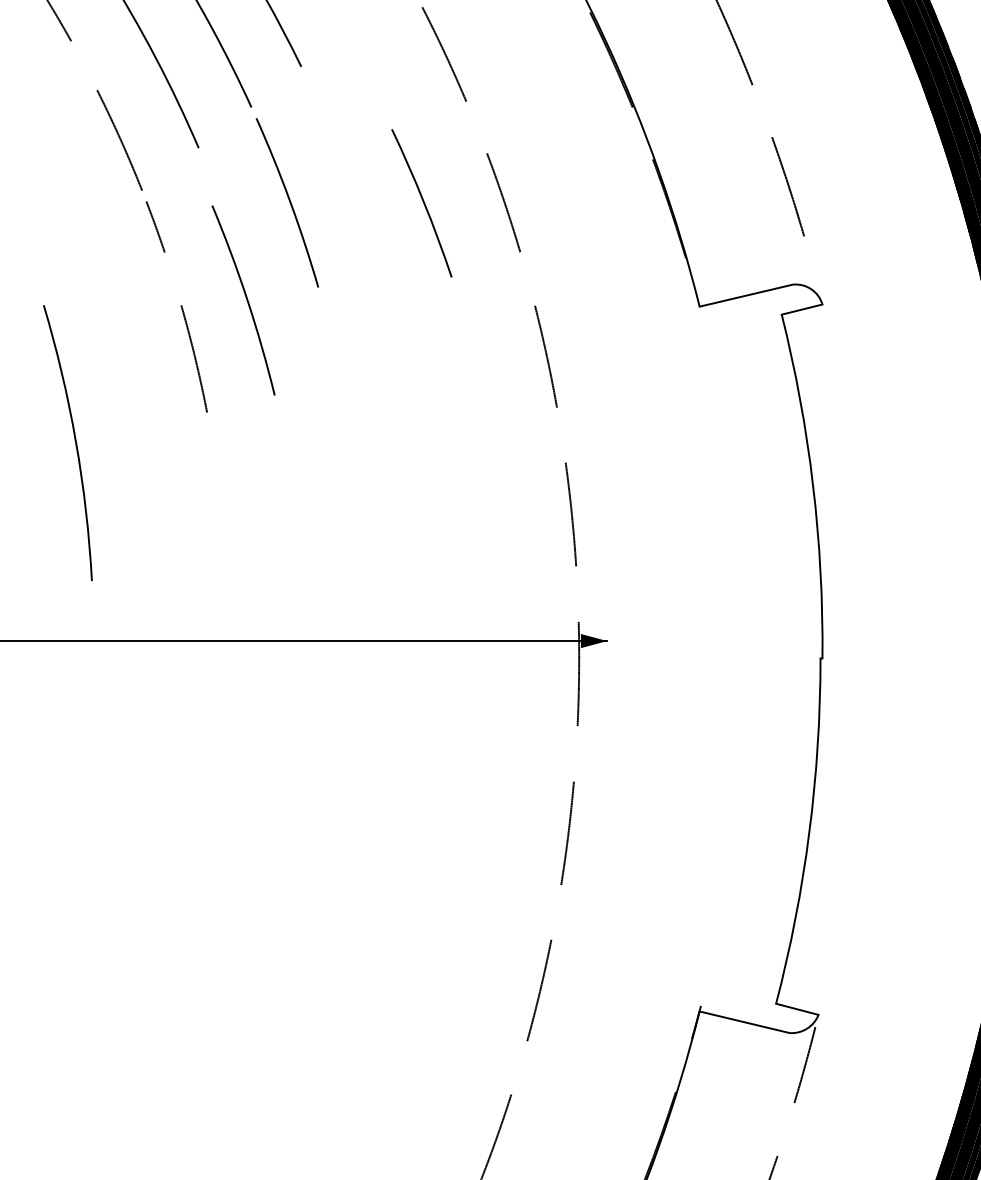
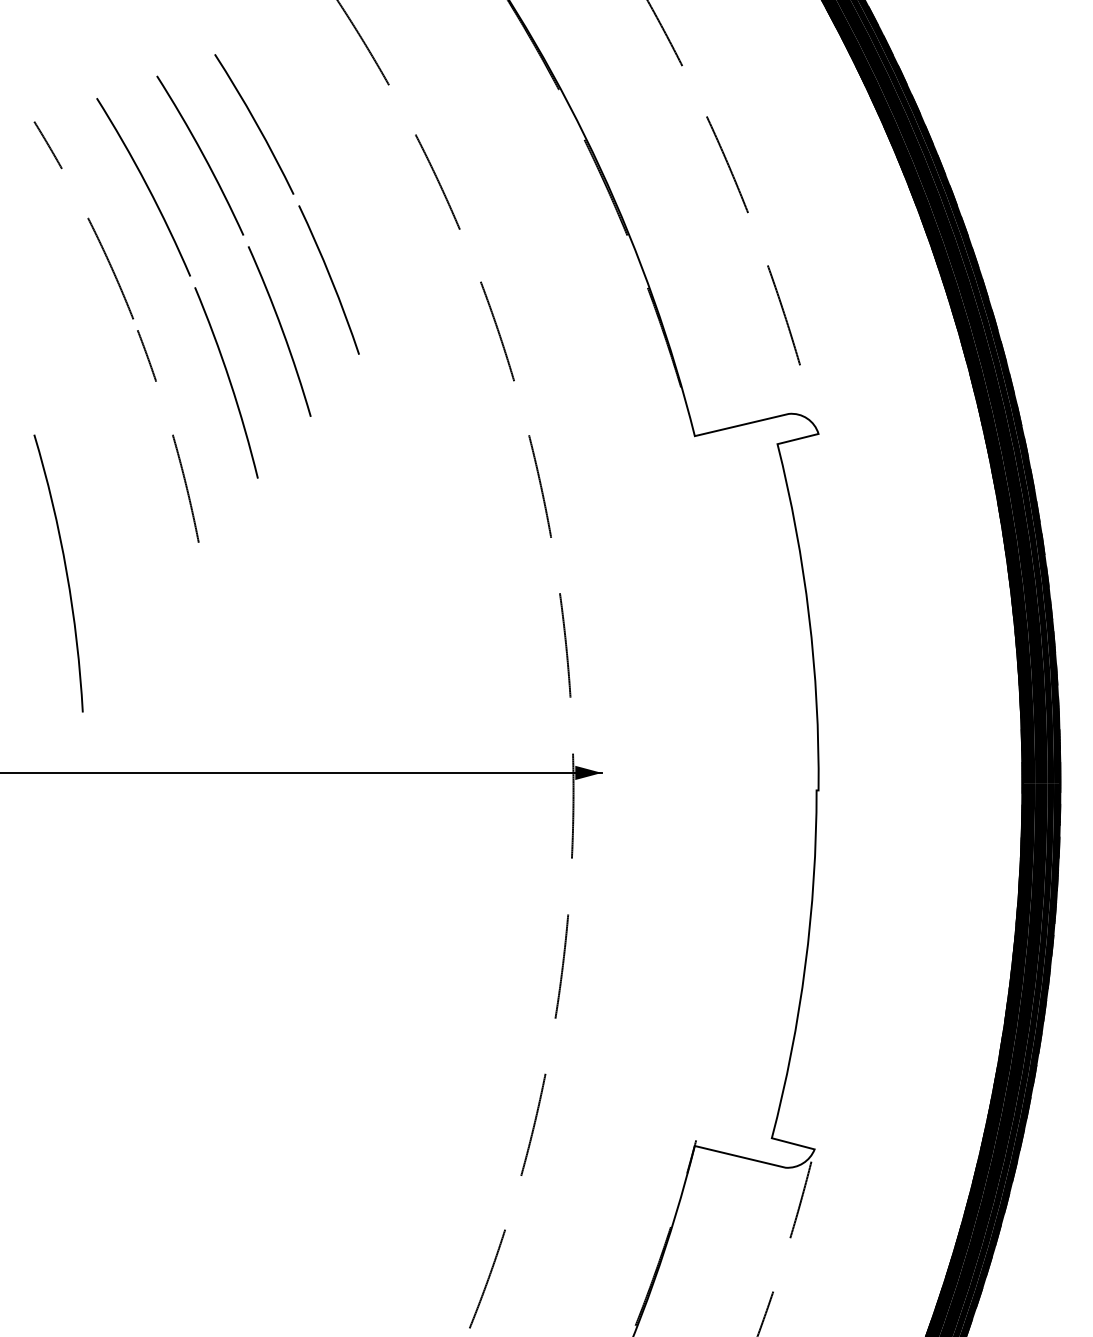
arc: (422, 201) -> (329, 278), moved
arc: (245, 298) -> (228, 380), moved

